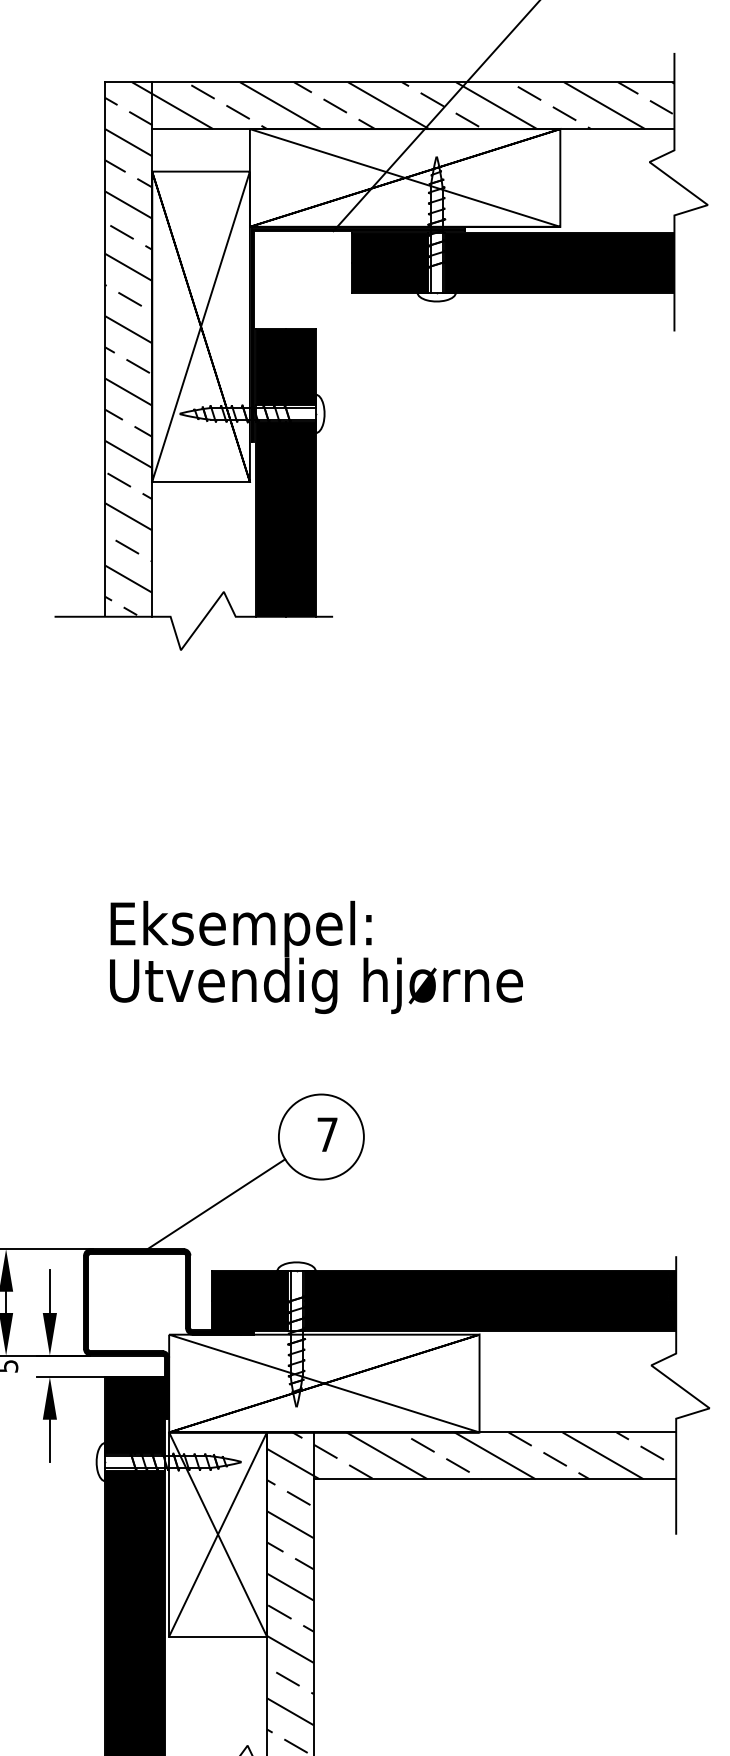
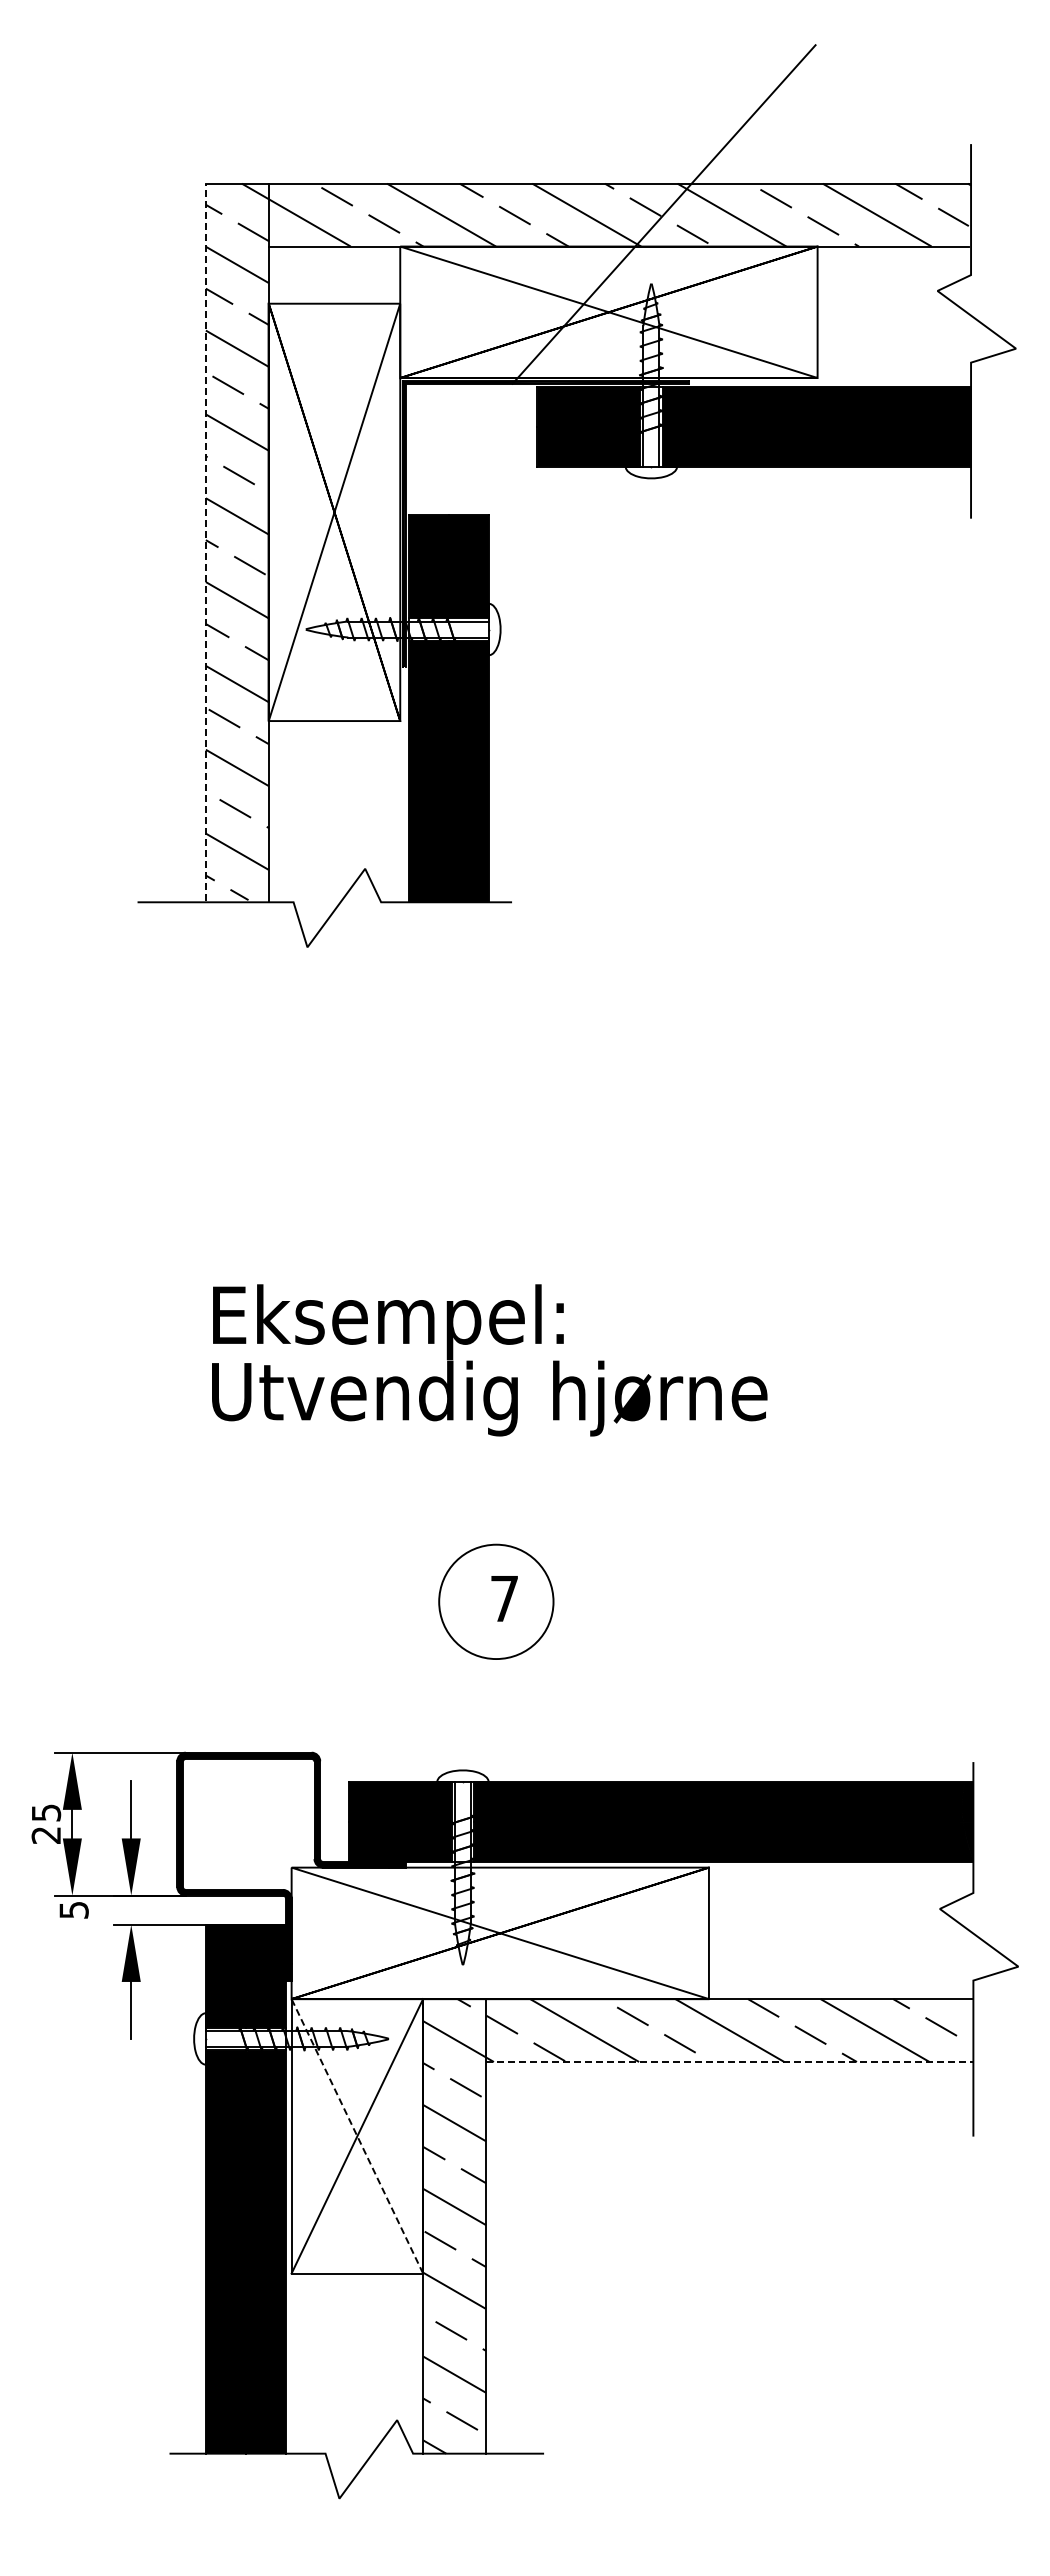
line: (105, 349) -> (205, 542), solid -> dashed
line: (212, 1205) -> (350, 1694), removed
line: (494, 1478) -> (729, 2061), solid -> dashed
line: (218, 1533) -> (357, 2135), solid -> dashed

